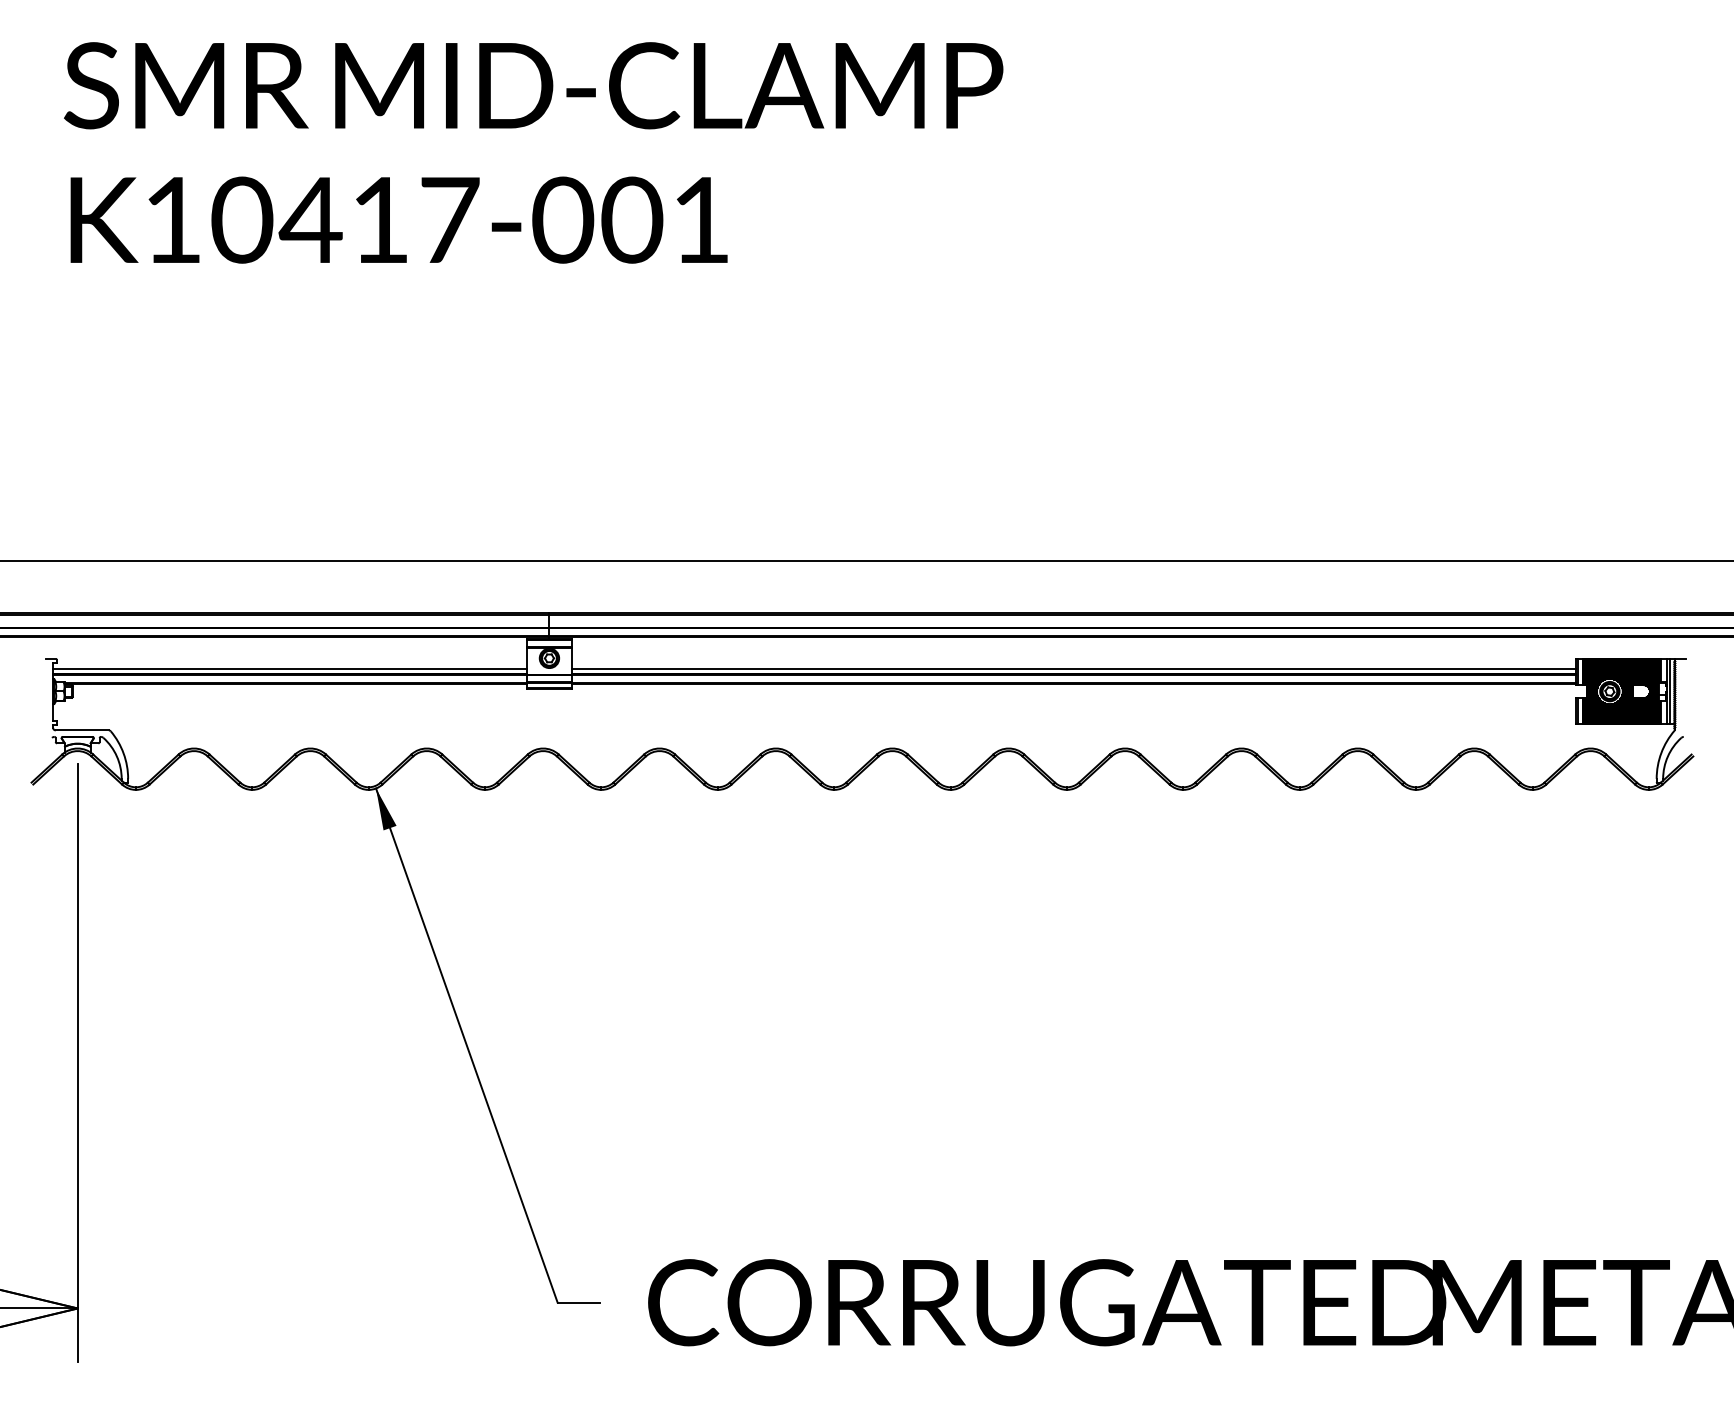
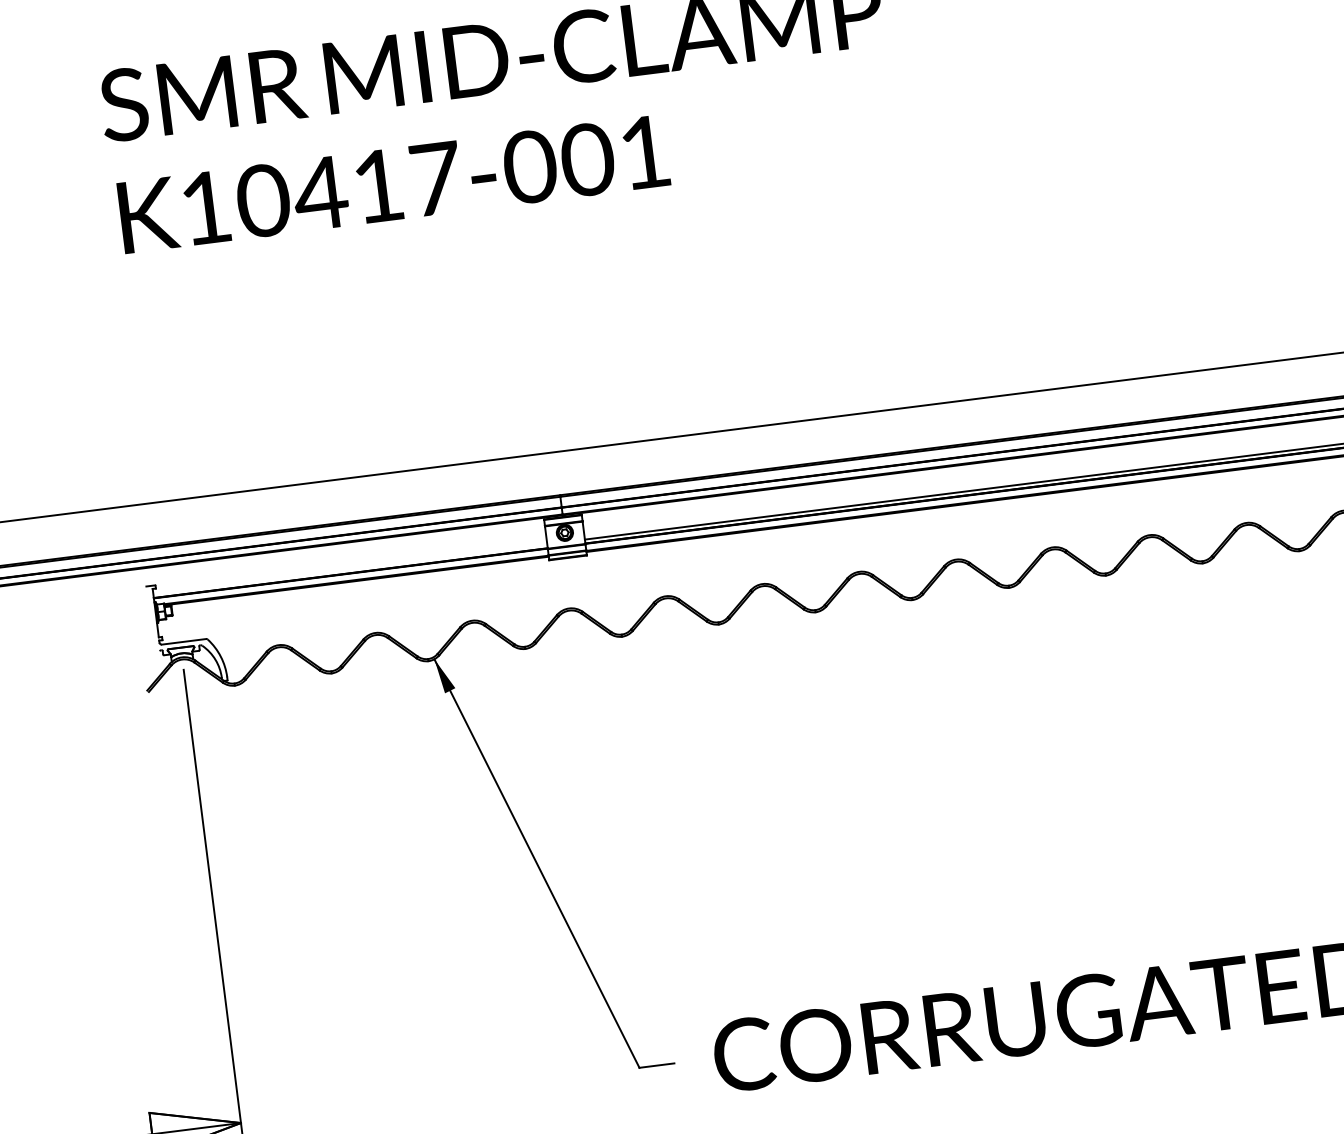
line: (289, 669) -> (349, 569), removed

